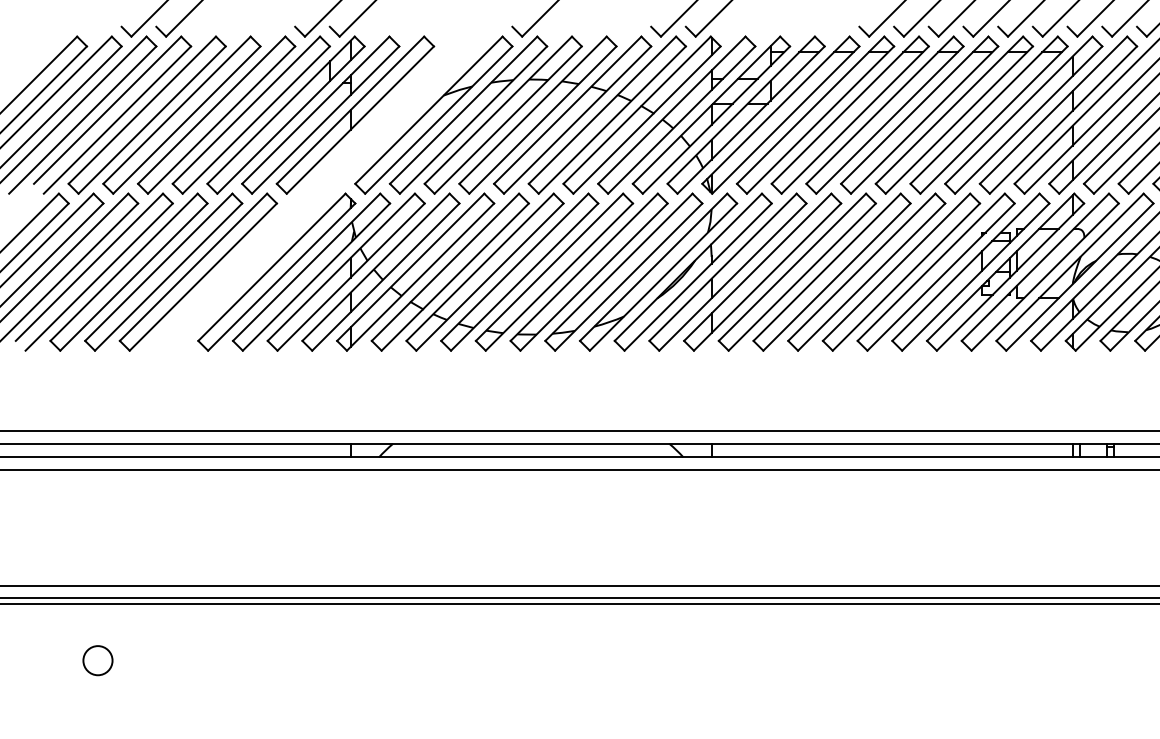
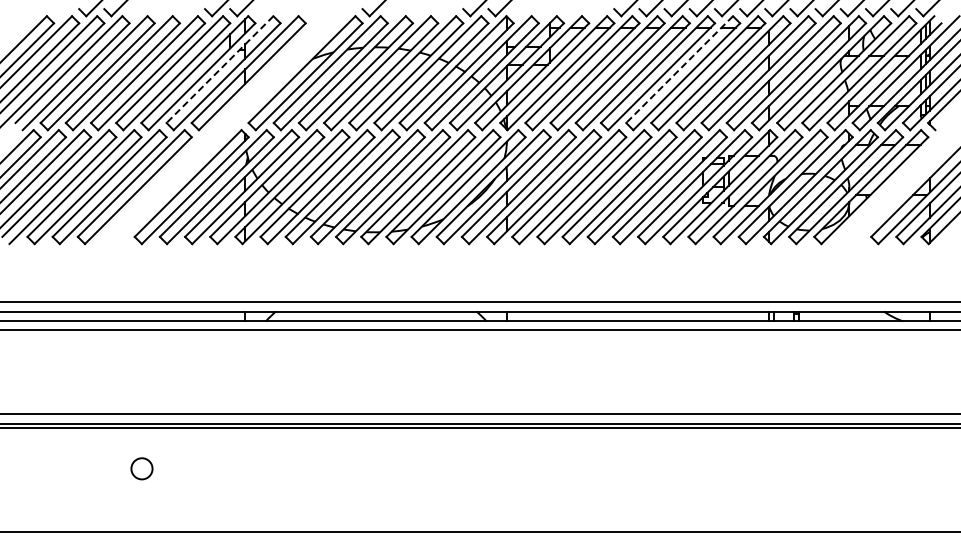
line: (316, 110) -> (220, 69), solid -> dashed
line: (949, 110) -> (679, 69), solid -> dashed
circle: (97, 660) -> (141, 468), moved

